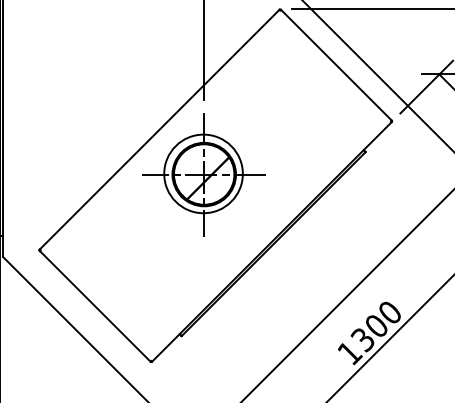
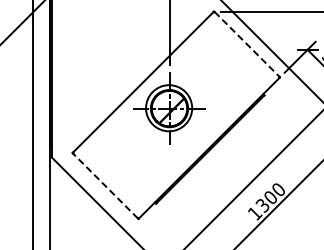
line: (337, 65) -> (247, 44), solid -> dashed
line: (95, 305) -> (105, 185), solid -> dashed

